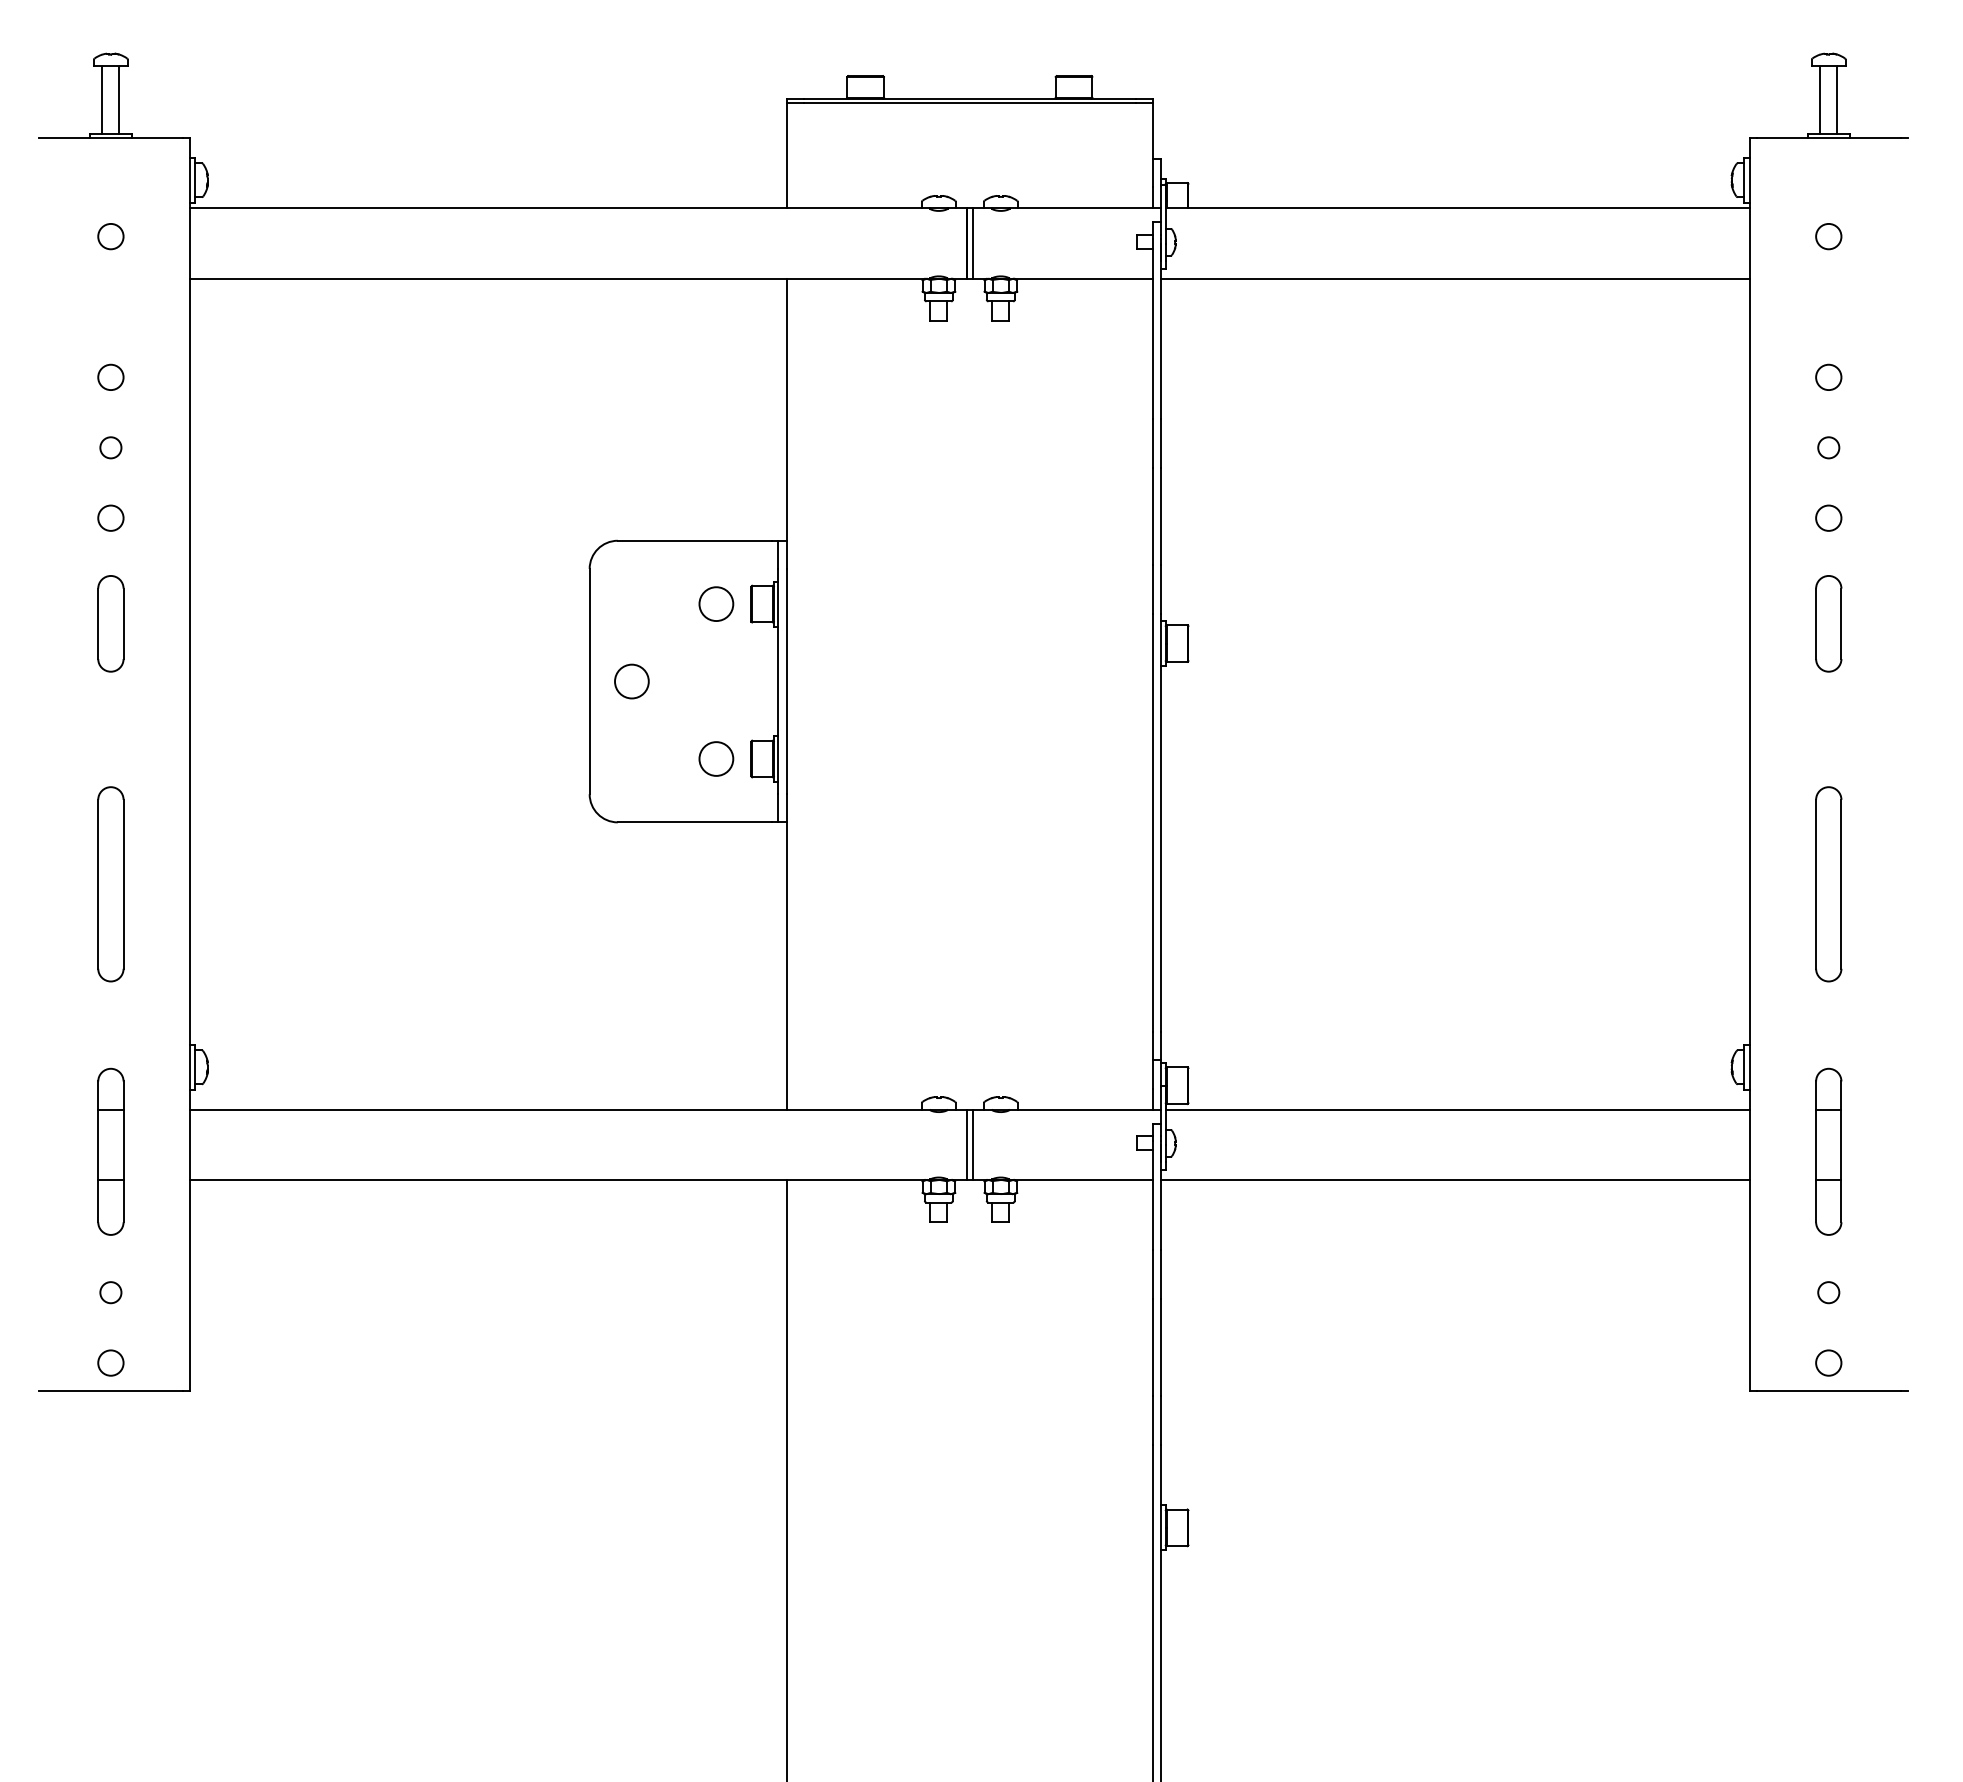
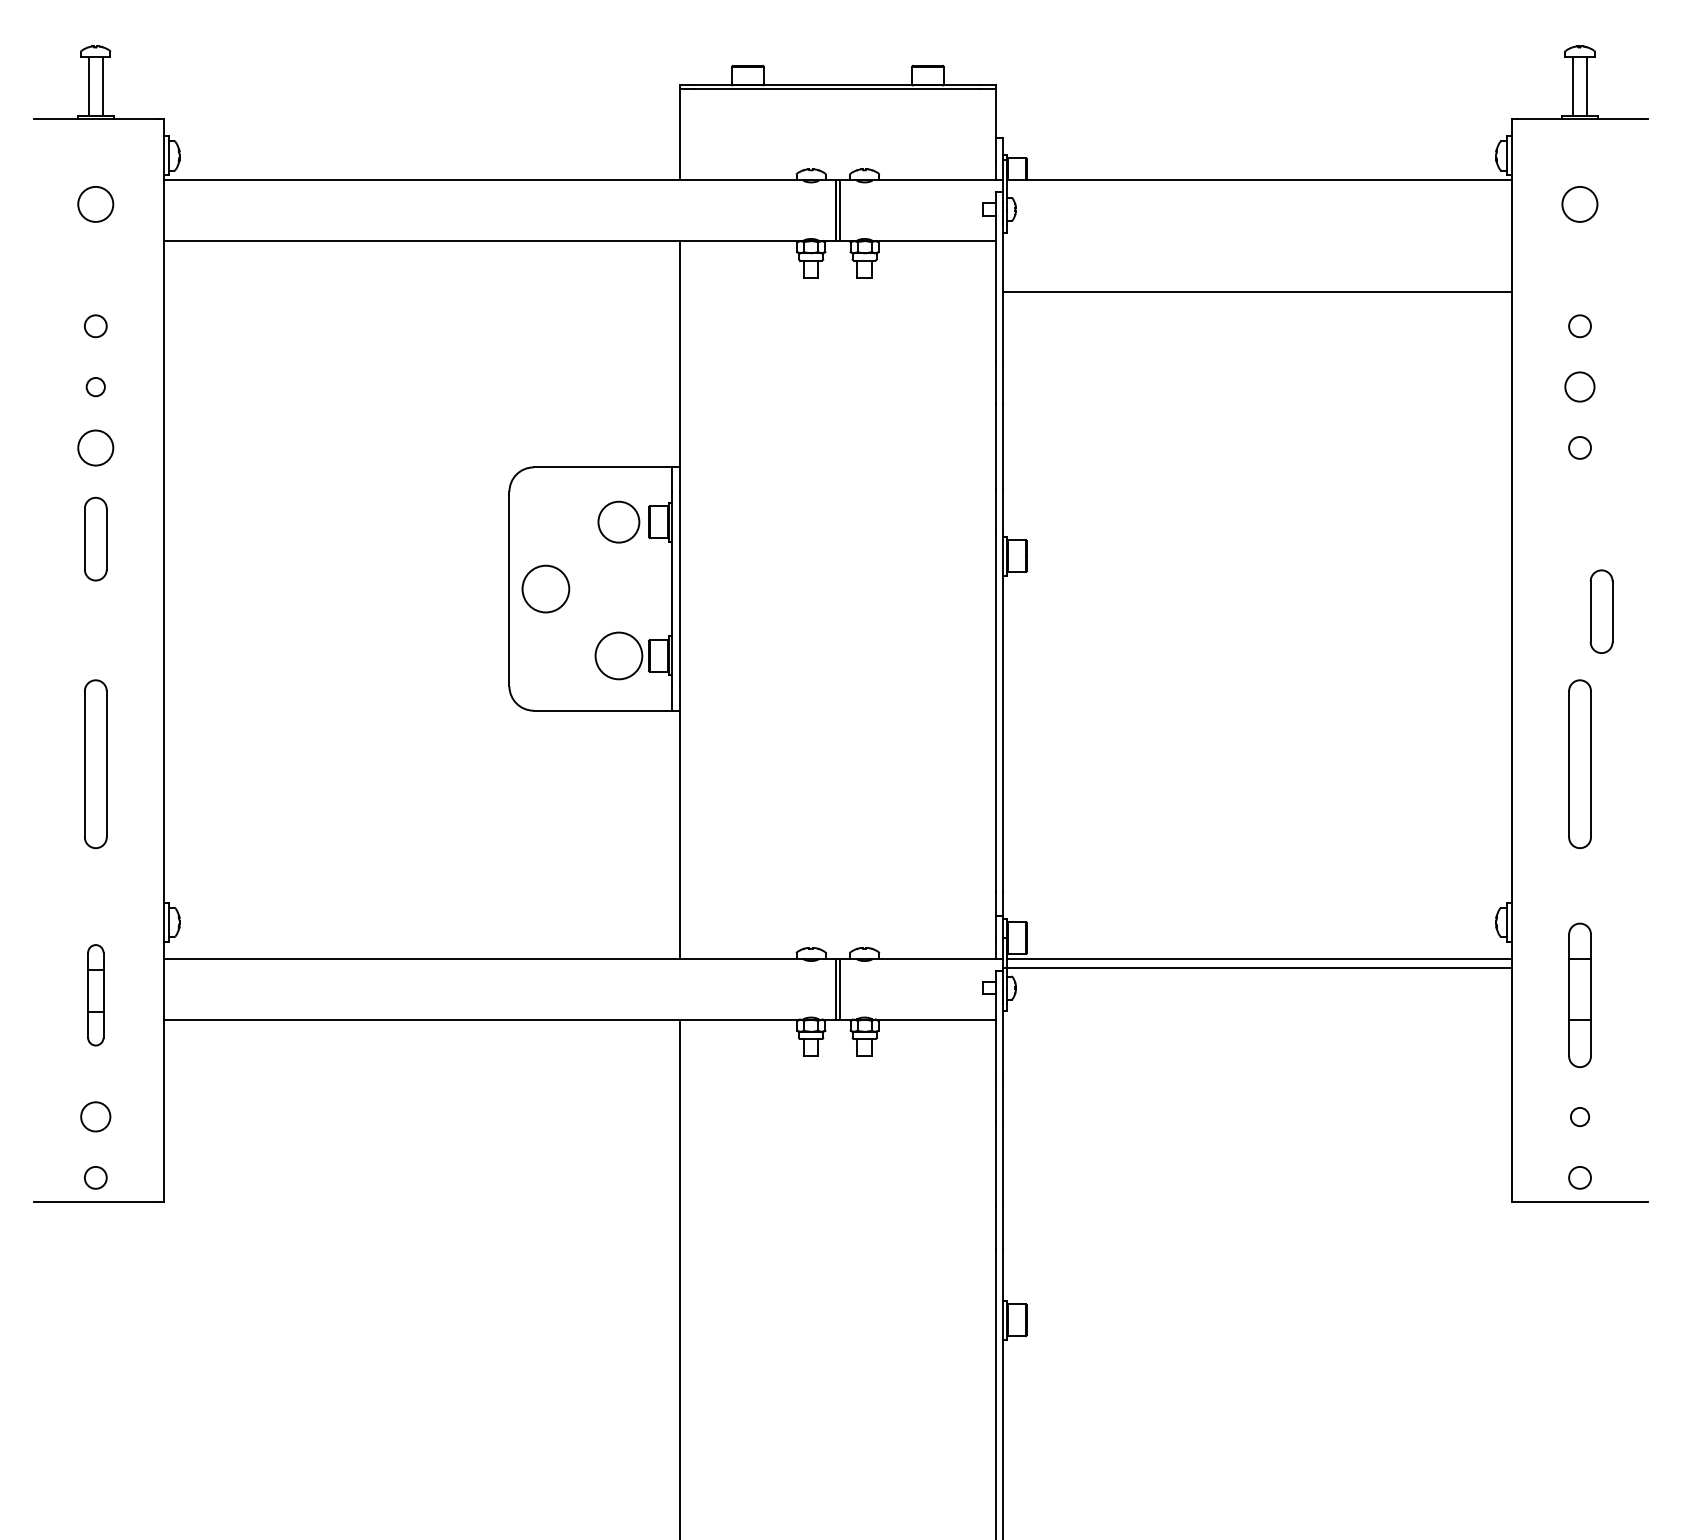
circle: (110, 236) -> (95, 204), size x1.6
circle: (1828, 236) -> (1579, 204), size x1.6
line: (1455, 278) -> (1257, 291), moved
circle: (1828, 447) -> (1579, 386), size x1.6
circle: (110, 517) -> (95, 447), size x1.6
circle: (716, 603) -> (619, 521), size x1.4
part: (1828, 623) -> (1601, 611), moved
circle: (631, 681) -> (545, 588), size x1.6
circle: (716, 758) -> (619, 655), size x1.6
part: (110, 1151) -> (95, 995), size x0.7
line: (1455, 1180) -> (1257, 968), moved
circle: (110, 1292) -> (95, 1116), size x1.6

